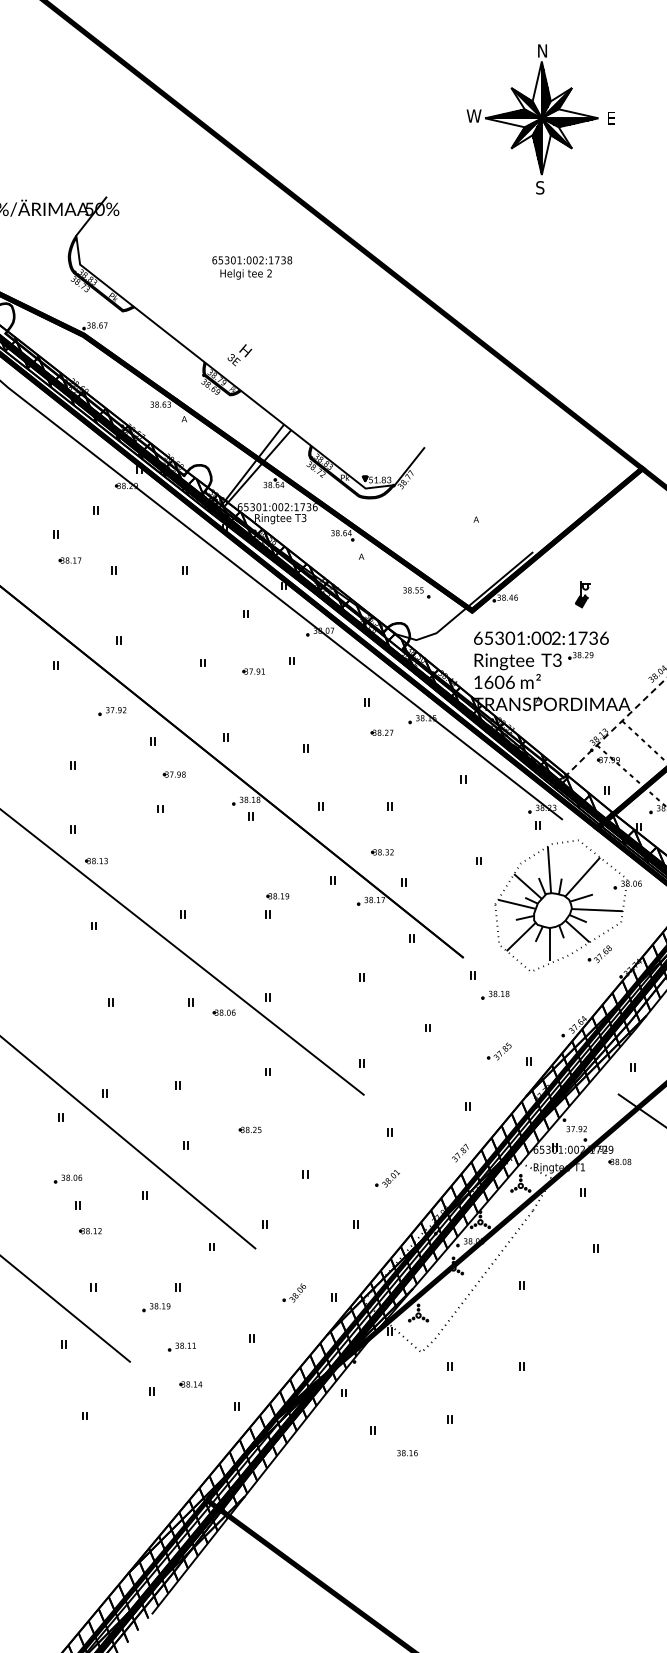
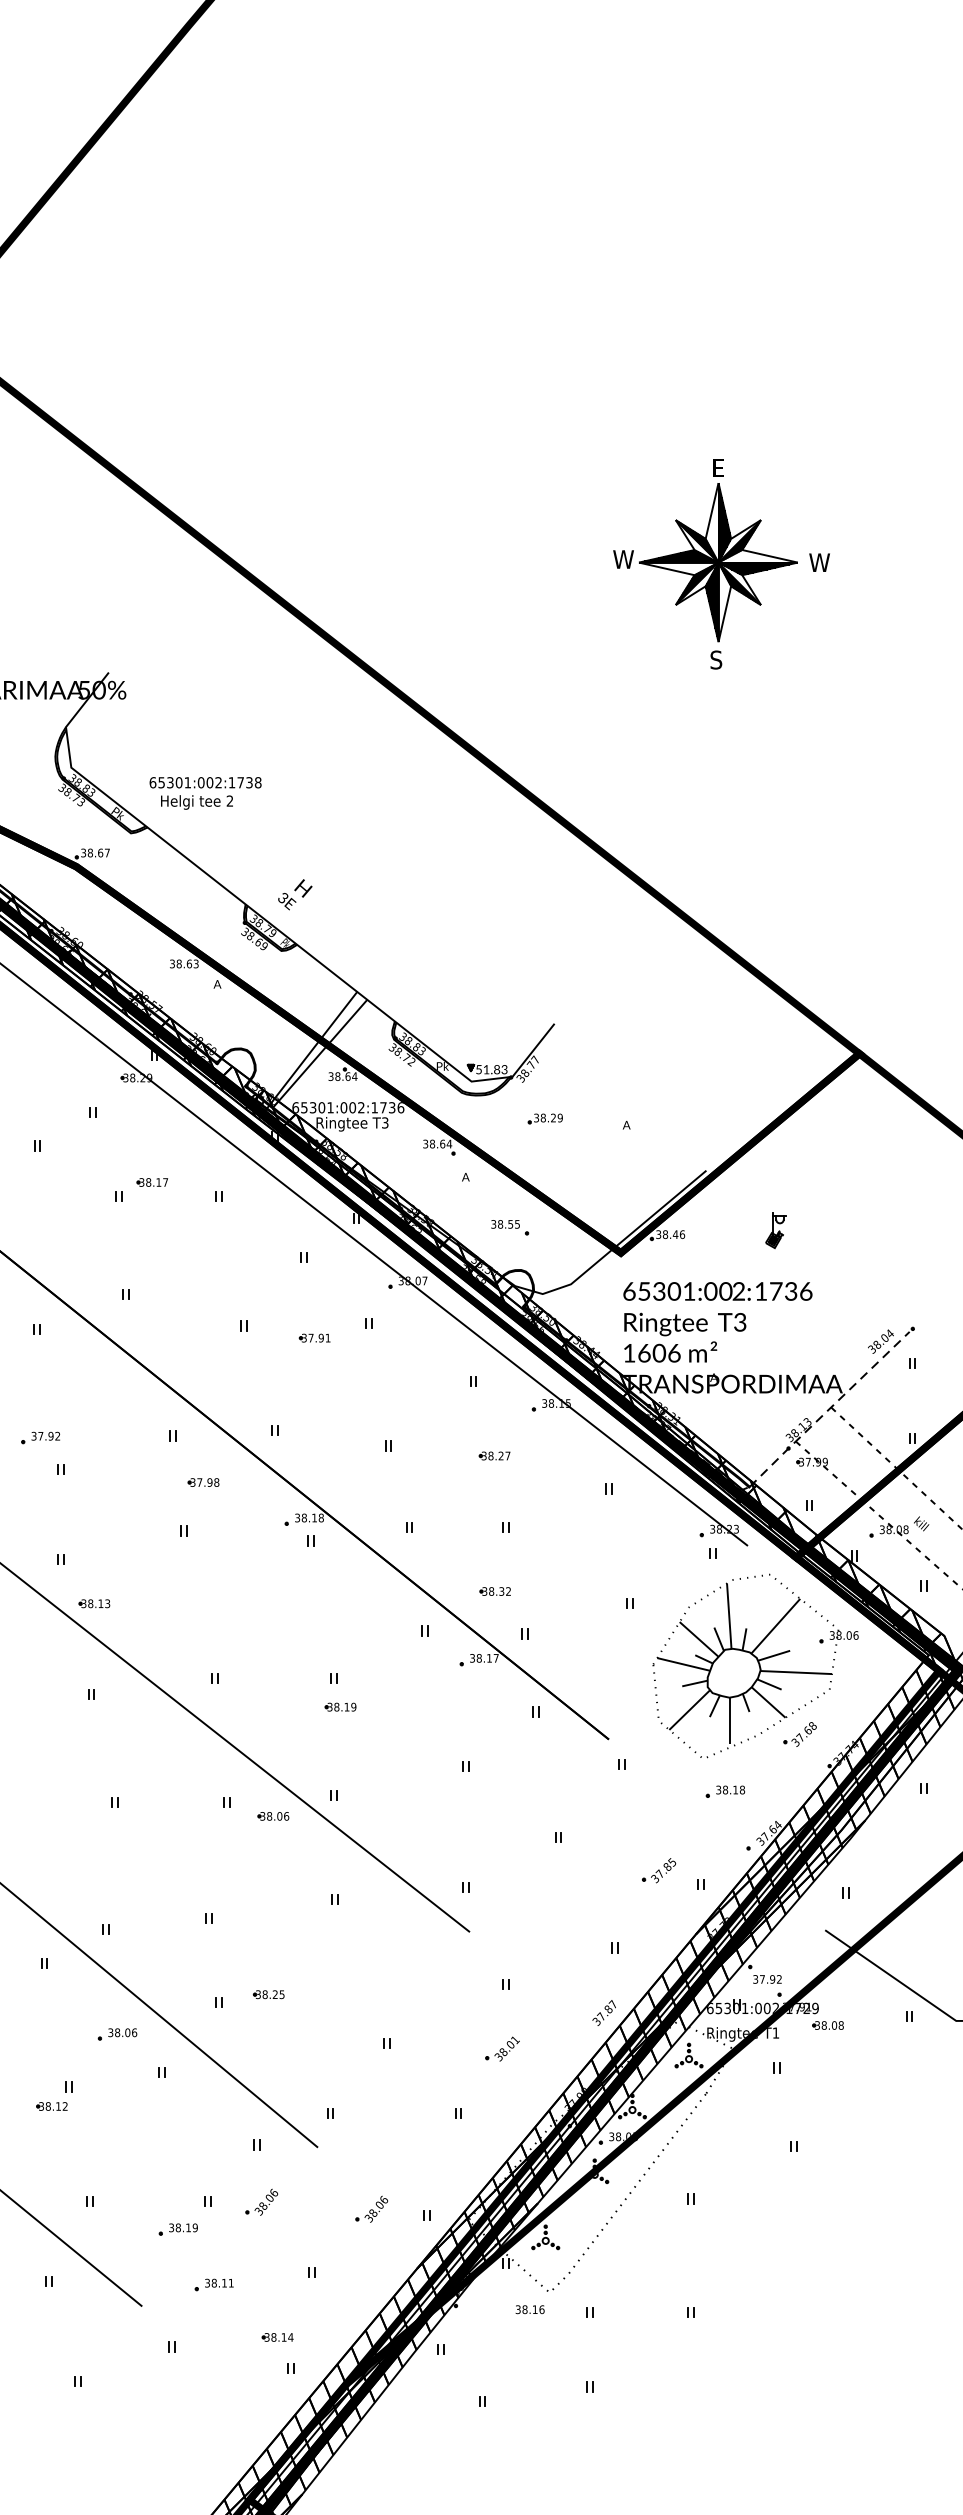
text: (542, 51) -> (719, 468), N -> E
text: (613, 118) -> (819, 562), E -> W
text: (252, 268) -> (205, 793), moved
part: (69, 560) -> (151, 1182), moved
part: (416, 592) -> (510, 1227), moved
part: (580, 655) -> (544, 1118), moved
part: (112, 711) -> (40, 1437), moved
part: (382, 732) -> (494, 1455), moved
part: (277, 895) -> (340, 1706), moved
part: (494, 994) -> (724, 1791), moved
part: (250, 1129) -> (268, 1994), moved
part: (68, 1179) -> (117, 2034), moved
part: (90, 1231) -> (51, 2106), moved
part: (215, 1287) -> (261, 2201), added
part: (190, 1384) -> (277, 2337), moved
text: (406, 1453) -> (529, 2309), moved

